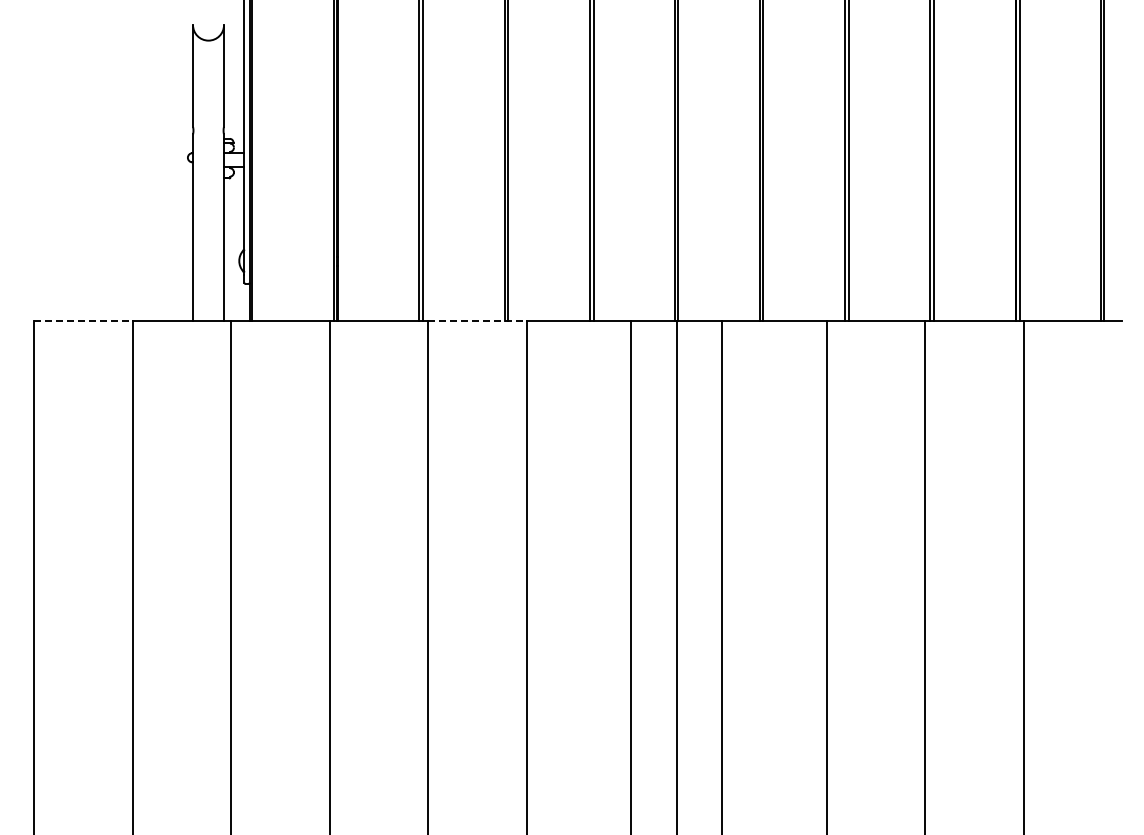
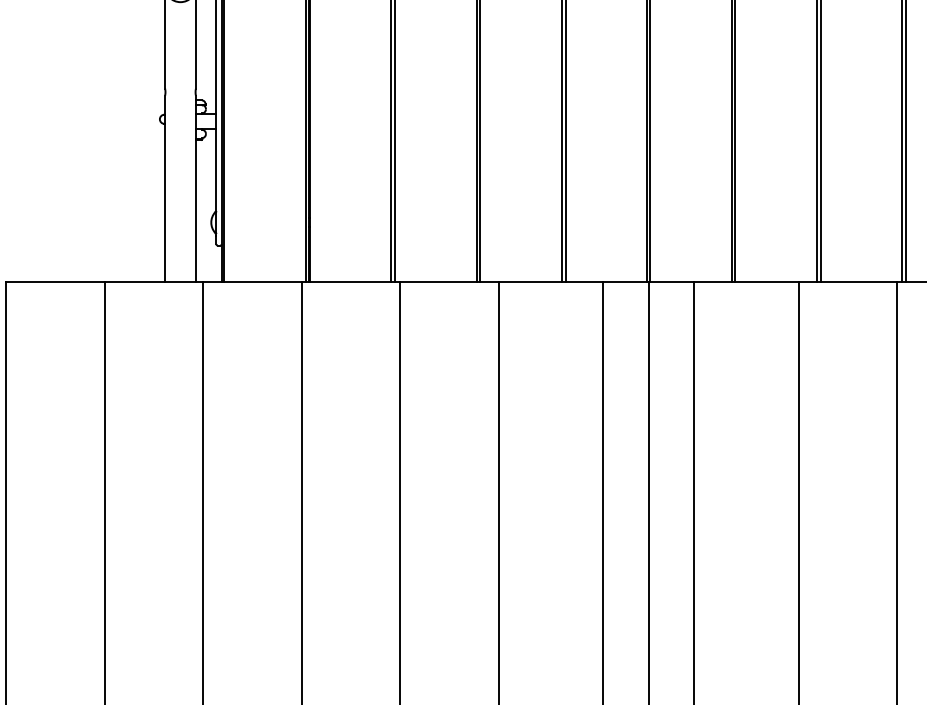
line: (84, 320) -> (56, 282), dashed -> solid
line: (477, 320) -> (449, 282), dashed -> solid

